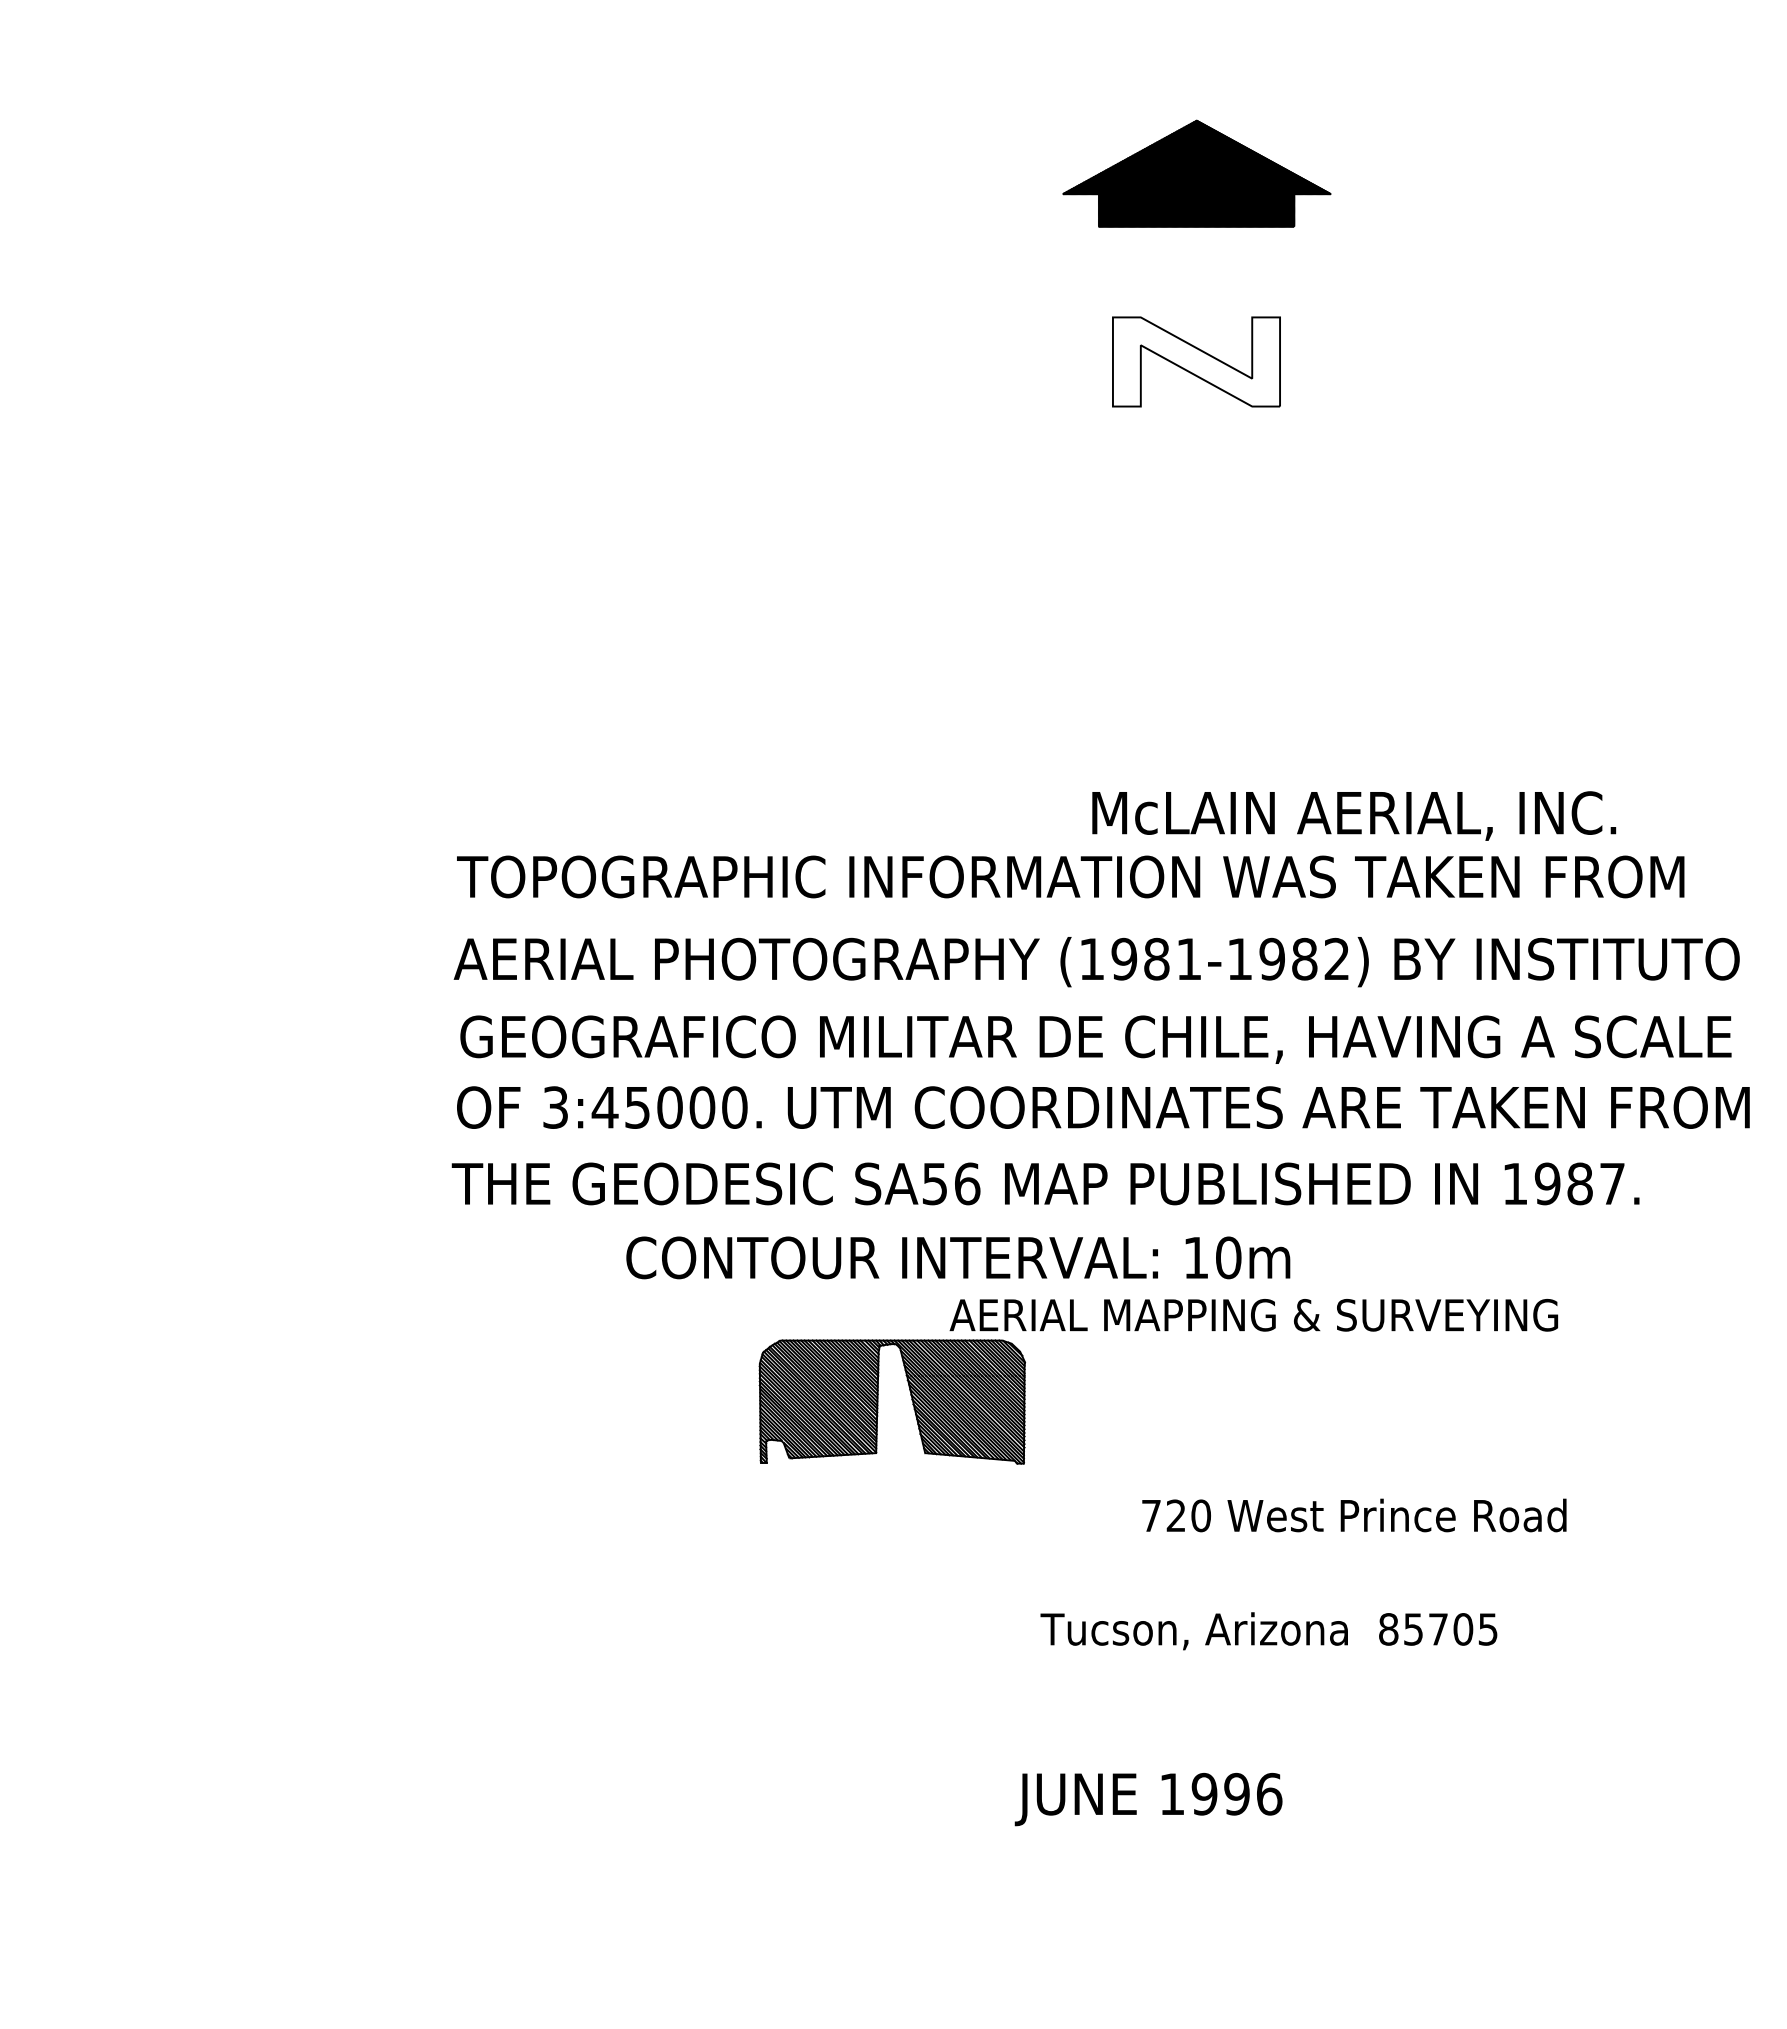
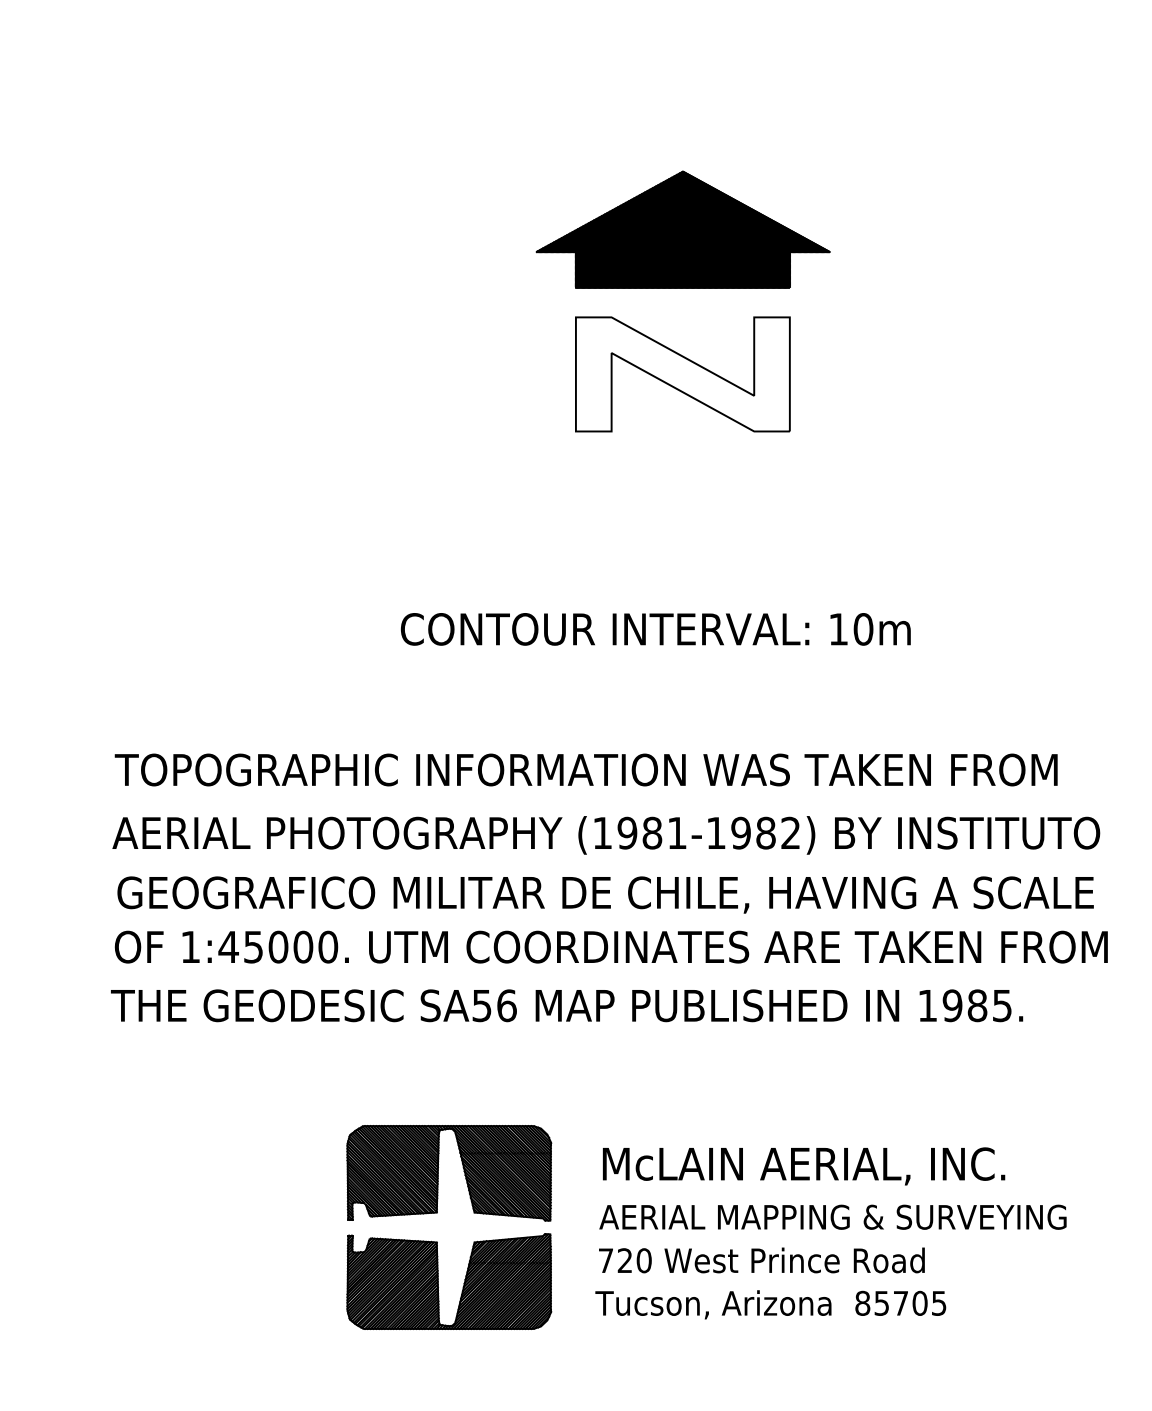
part: (1196, 173) -> (682, 229), size x1.43
part: (1196, 361) -> (682, 374), size x1.67
text: (1354, 815) -> (804, 1165), moved
text: (555, 1107) -> (190, 947), 3:45000. -> 1:45000.
text: (1612, 1184) -> (1002, 1006), 1987. -> 1985.
text: (958, 1257) -> (655, 629), moved
text: (1253, 1315) -> (832, 1217), moved
text: (1354, 1515) -> (761, 1260), moved
part: (878, 1542) -> (438, 1281), added
text: (1268, 1631) -> (770, 1305), moved

